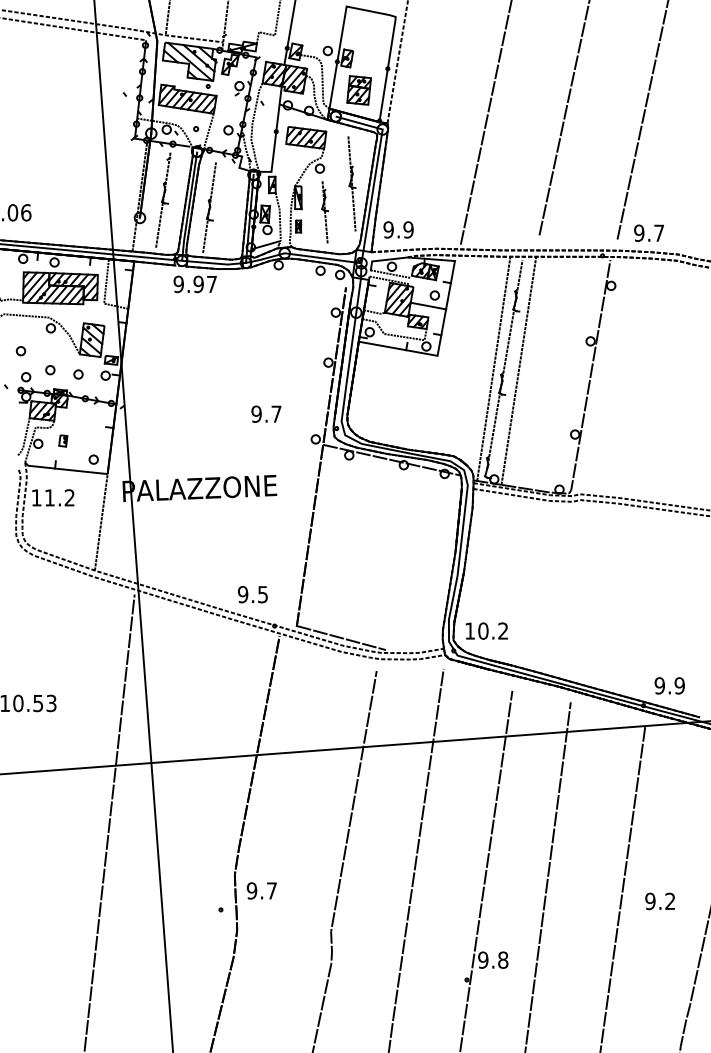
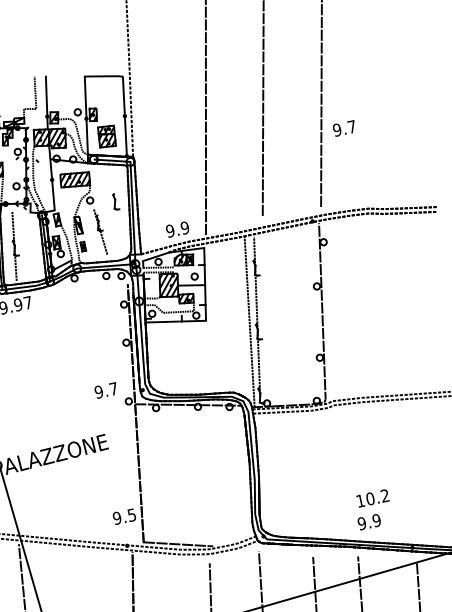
line: (351, 183) -> (115, 206), removed
text: (398, 229) -> (177, 229), moved
text: (648, 232) -> (343, 128), moved
line: (518, 370) -> (268, 319), removed
text: (266, 413) -> (106, 390), moved
text: (252, 594) -> (124, 516), moved
text: (486, 630) -> (372, 497), moved
text: (669, 685) -> (369, 521), moved

